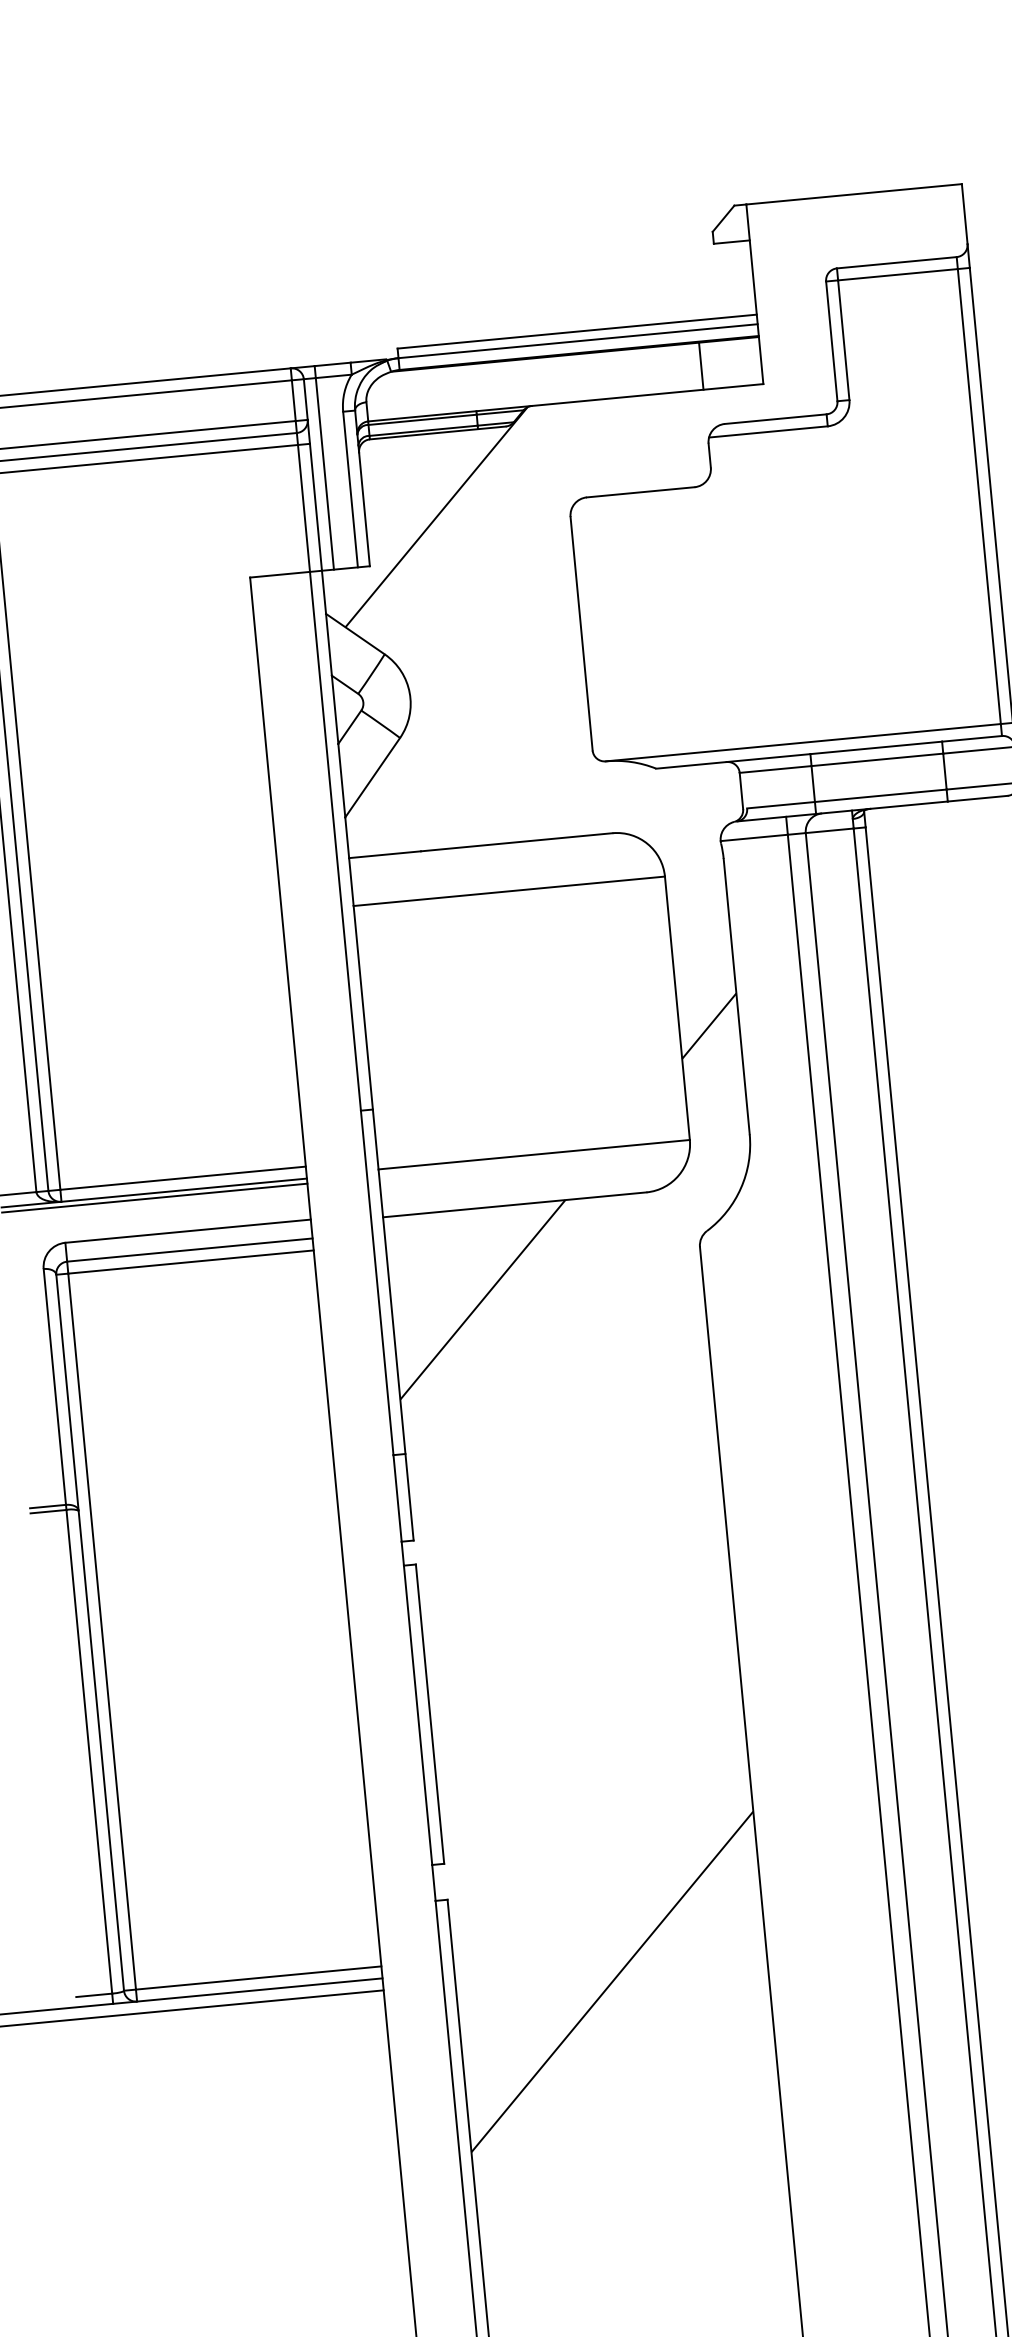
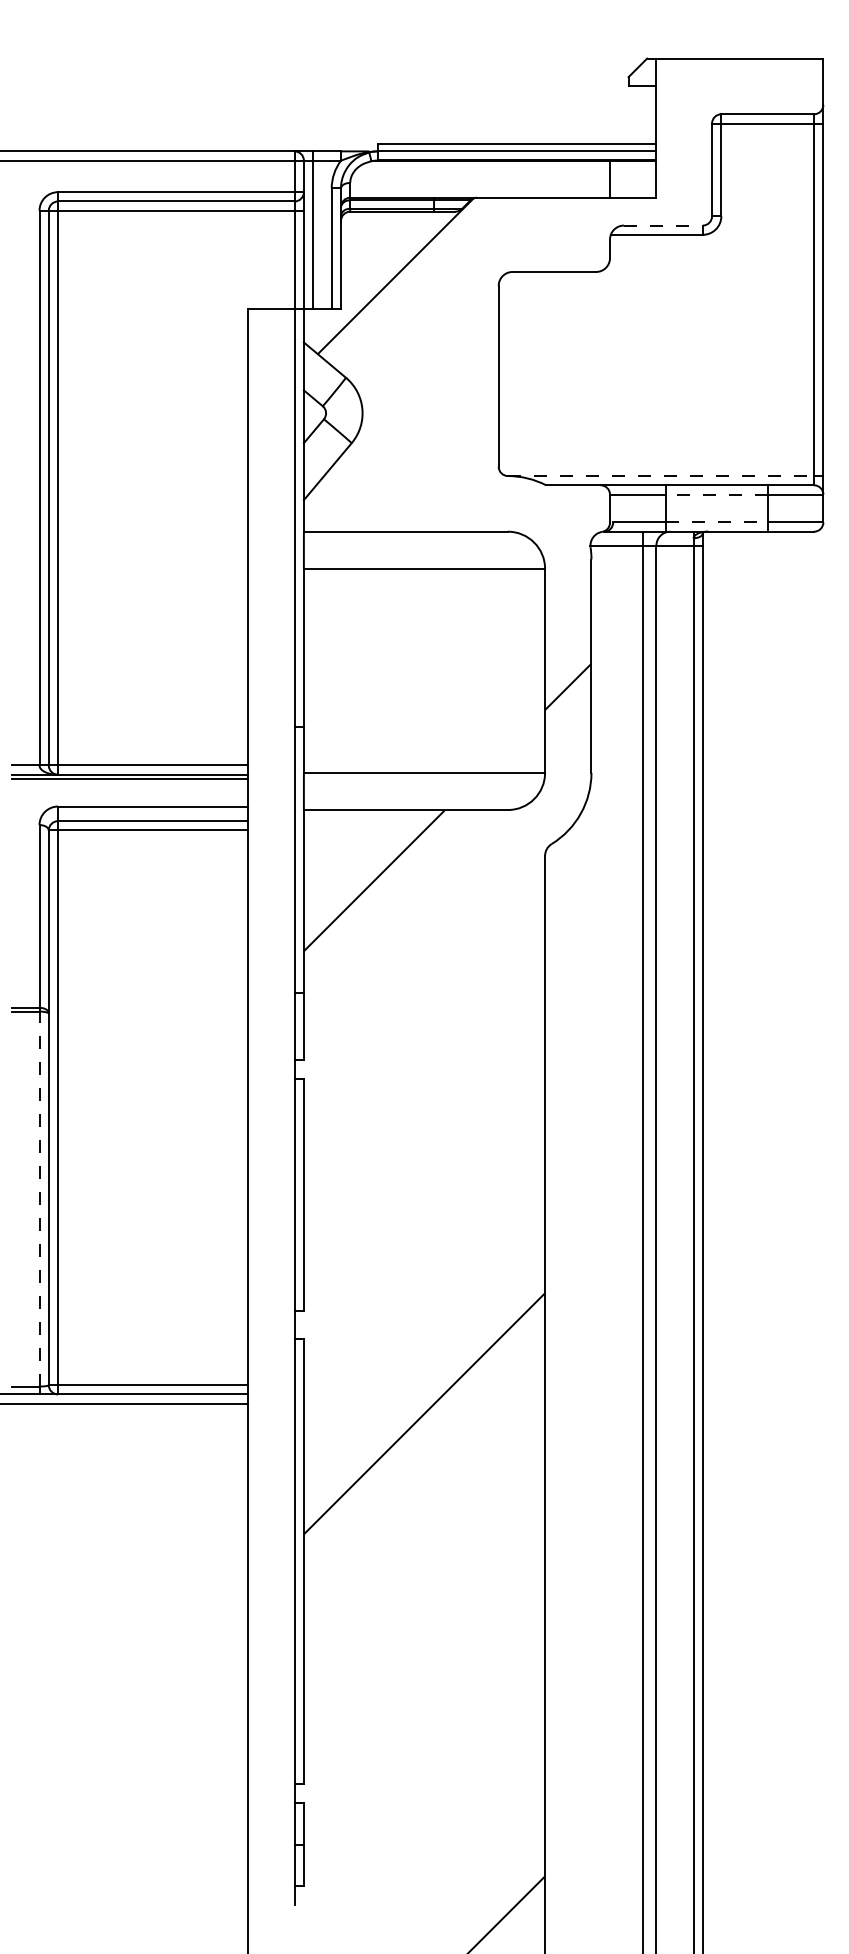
line: (775, 419) -> (663, 225), solid -> dashed
line: (803, 743) -> (661, 476), solid -> dashed
line: (877, 759) -> (716, 494), solid -> dashed
line: (881, 795) -> (717, 522), solid -> dashed
line: (89, 1750) -> (39, 1198), solid -> dashed

